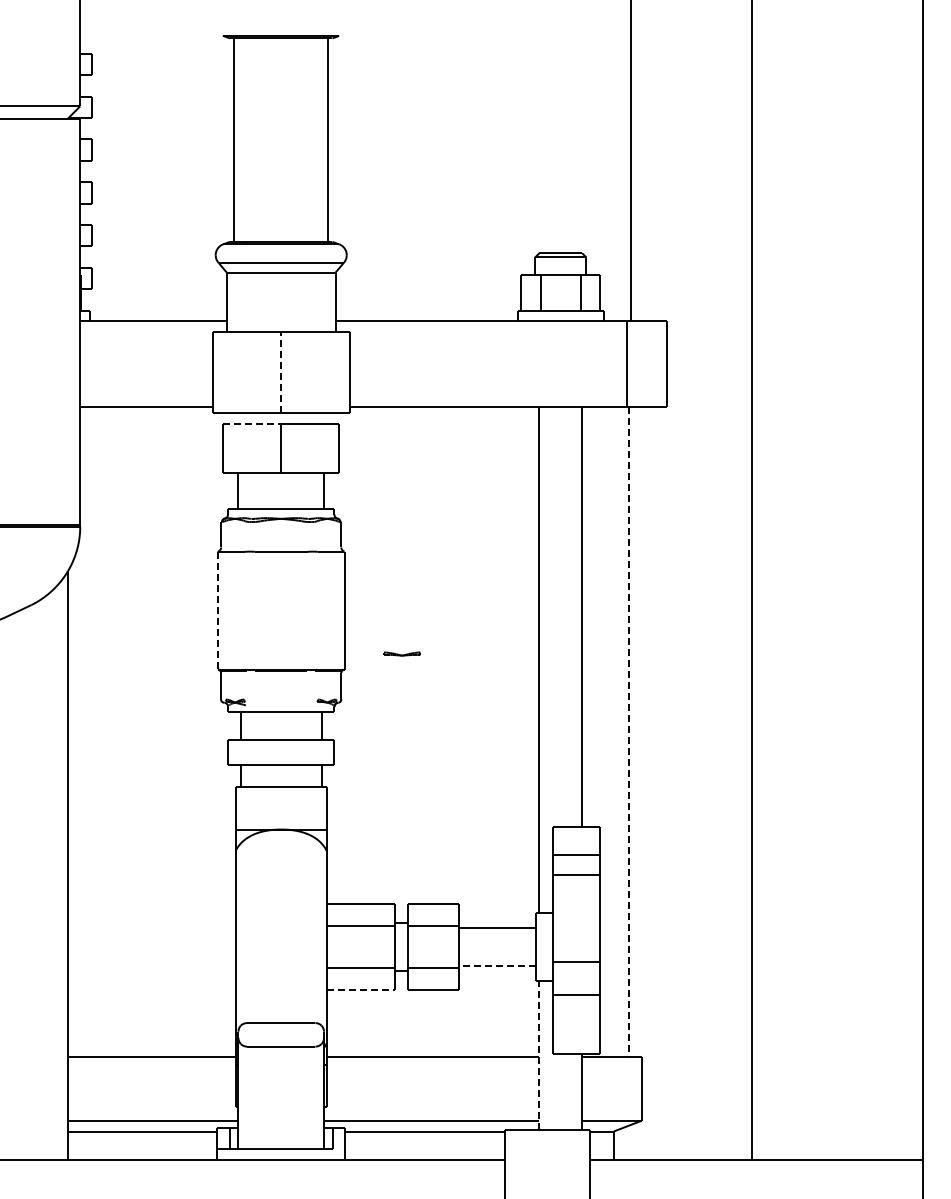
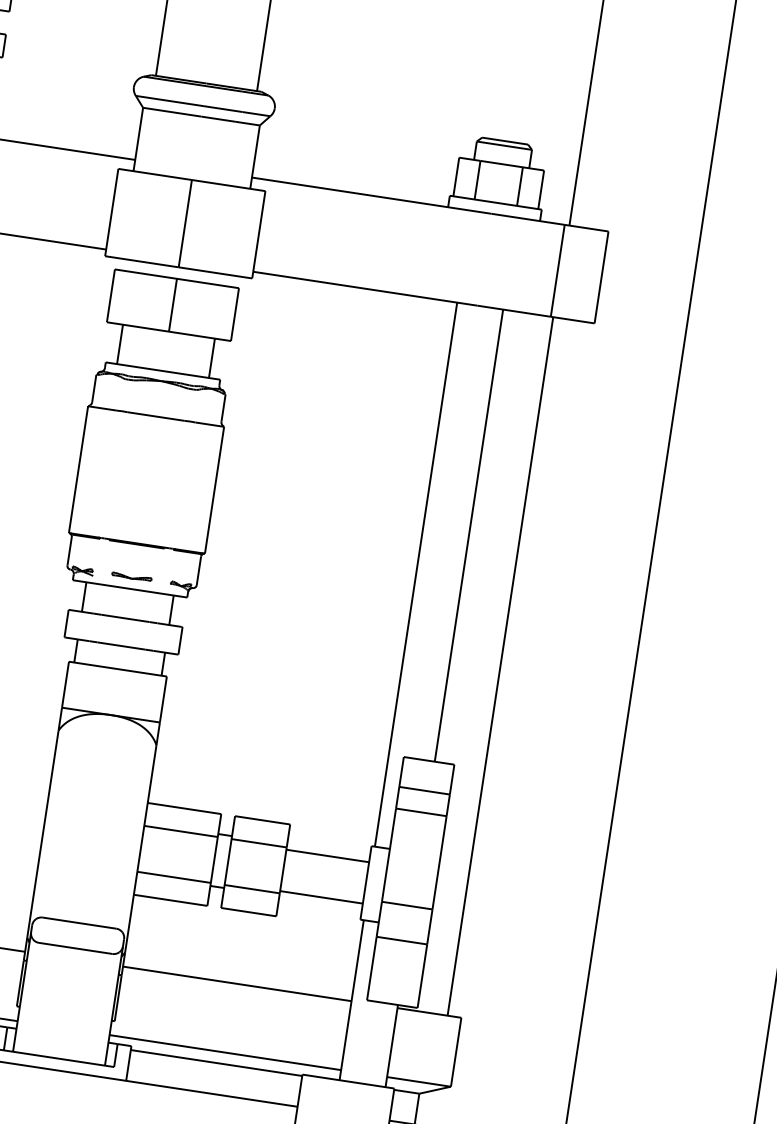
line: (281, 372) -> (185, 223), dashed -> solid
line: (252, 423) -> (146, 274), dashed -> solid
line: (217, 611) -> (77, 470), dashed -> solid
part: (401, 653) -> (131, 576), moved
line: (628, 731) -> (500, 666), dashed -> solid
line: (497, 966) -> (321, 897), dashed -> solid
line: (361, 989) -> (171, 900), dashed -> solid
line: (539, 1055) -> (351, 999), dashed -> solid

